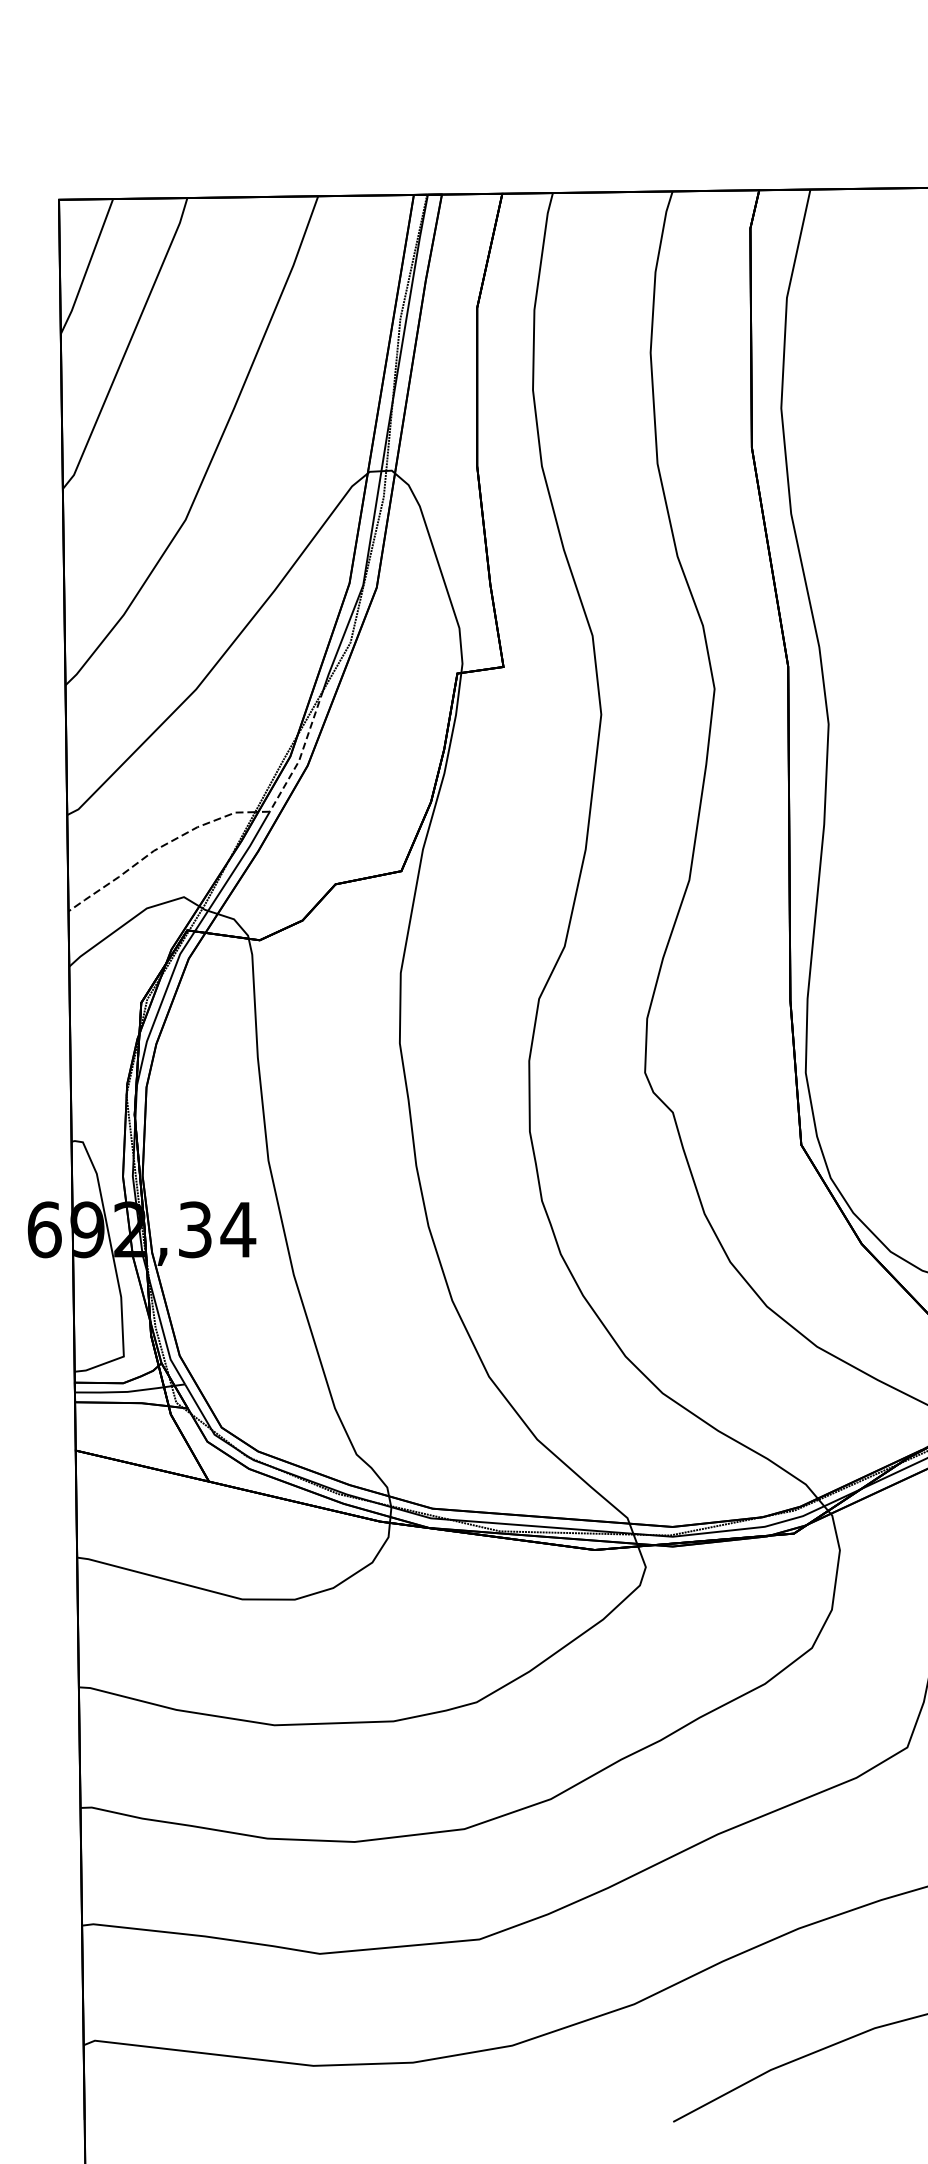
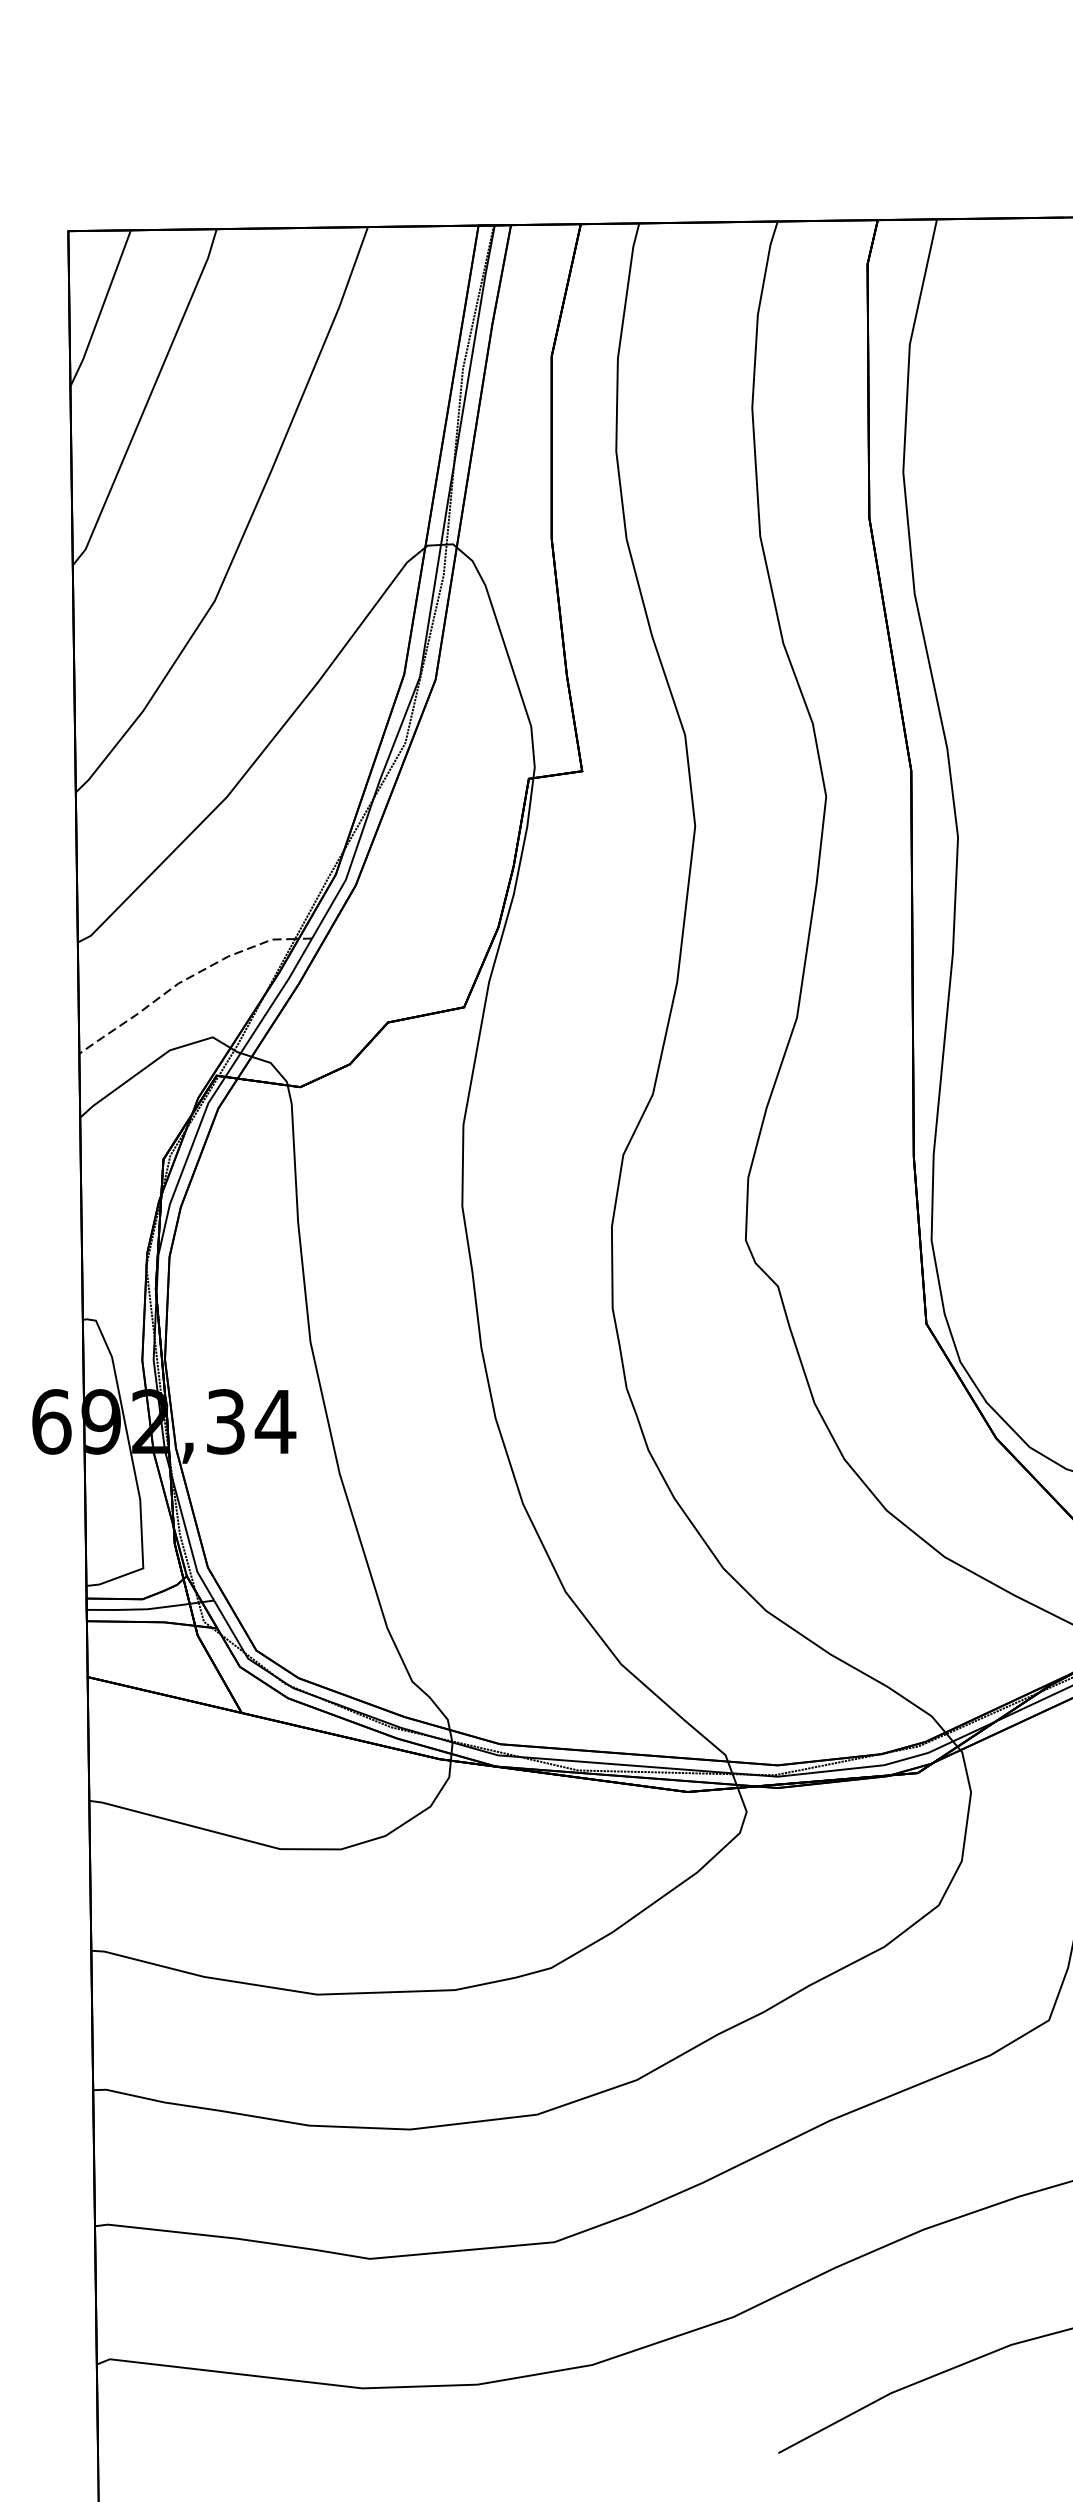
line: (301, 754) -> (348, 872), dashed -> solid

